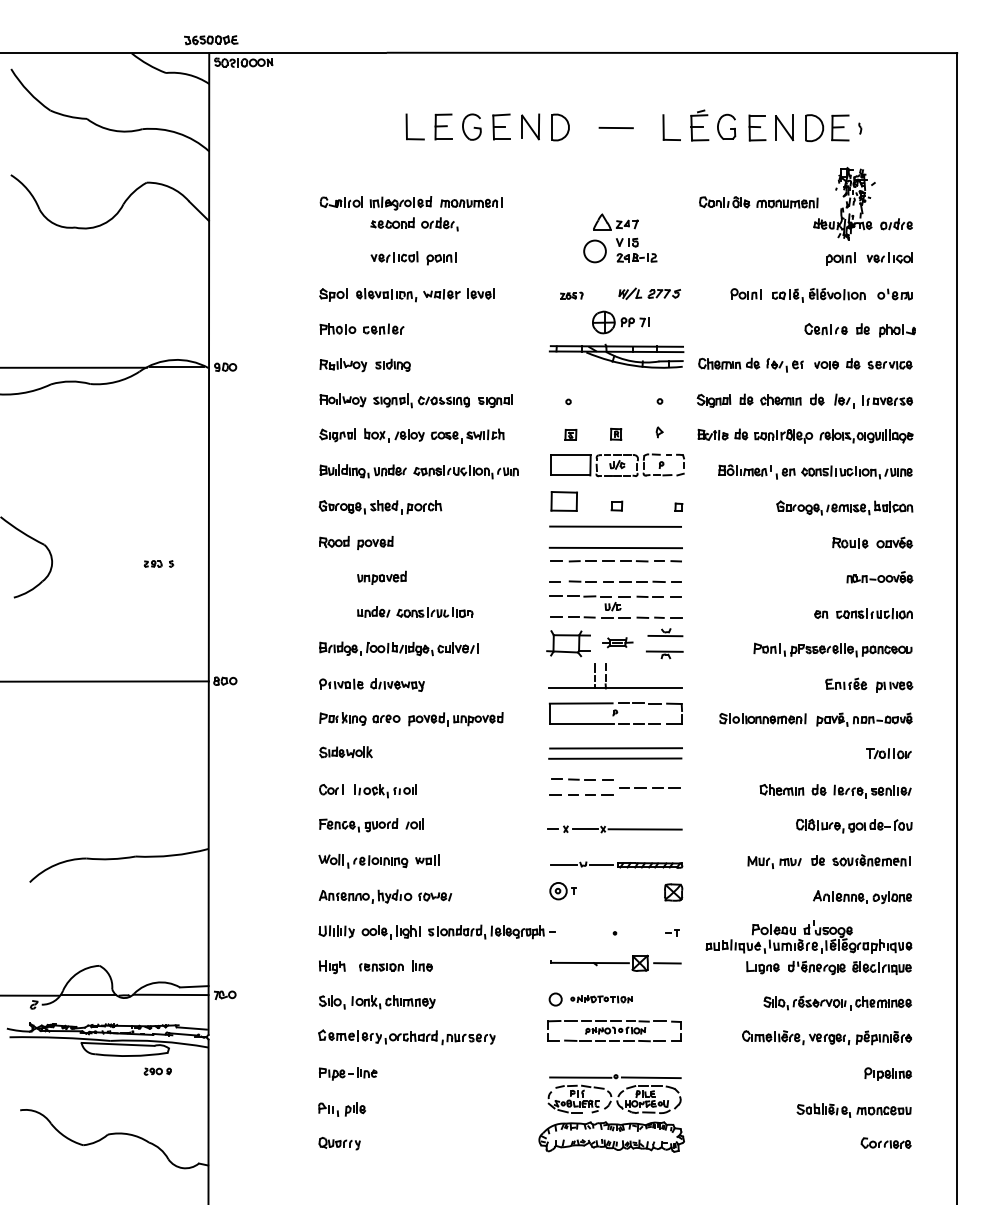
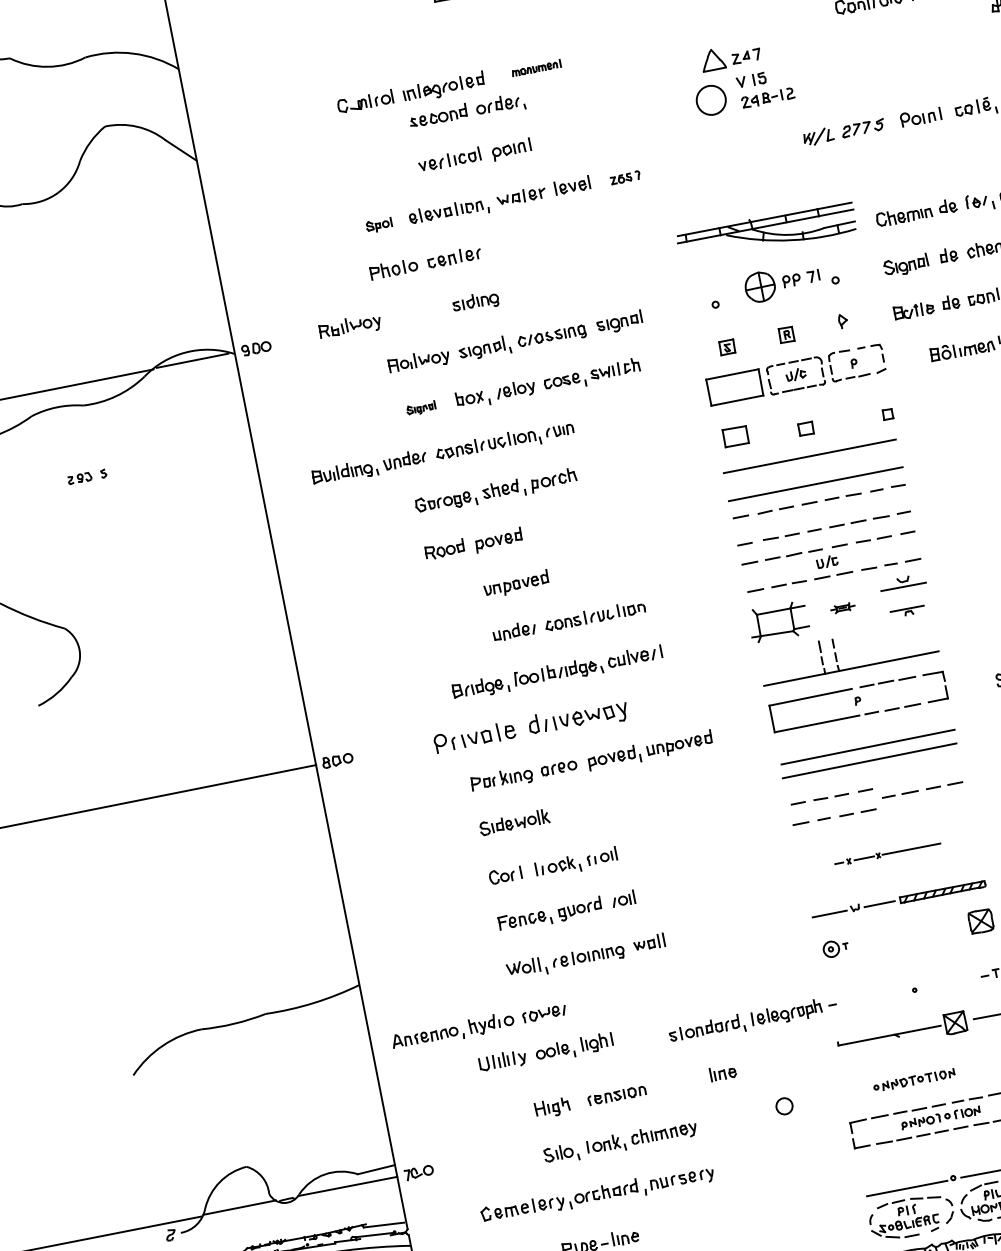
part: (471, 202) -> (536, 68), size x0.6
part: (649, 293) -> (843, 131), moved
part: (333, 294) -> (379, 224), size x0.7
part: (571, 295) -> (624, 177), moved
part: (620, 322) -> (782, 282), moved
part: (343, 365) -> (350, 327), moved
part: (337, 435) -> (421, 408), size x0.6
part: (418, 471) -> (442, 453), moved
part: (563, 501) -> (734, 436), size x0.7
part: (158, 563) -> (86, 476), moved
part: (617, 642) -> (842, 607), size x0.6
part: (664, 654) -> (907, 611), size x0.7
part: (371, 684) -> (530, 726), size x1.4
part: (614, 829) -> (887, 854), size x0.6
part: (562, 891) -> (834, 948), size x0.7
part: (385, 896) -> (479, 1026), moved
part: (369, 932) -> (546, 1053), moved
part: (422, 965) -> (722, 1072), moved
circle: (555, 999) -> (784, 1106), moved
part: (406, 1037) -> (597, 1195), moved

